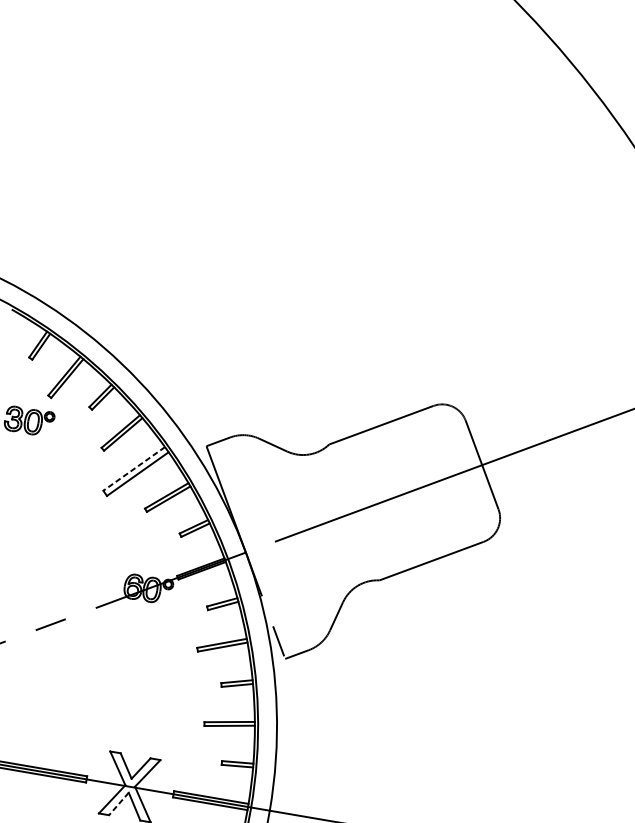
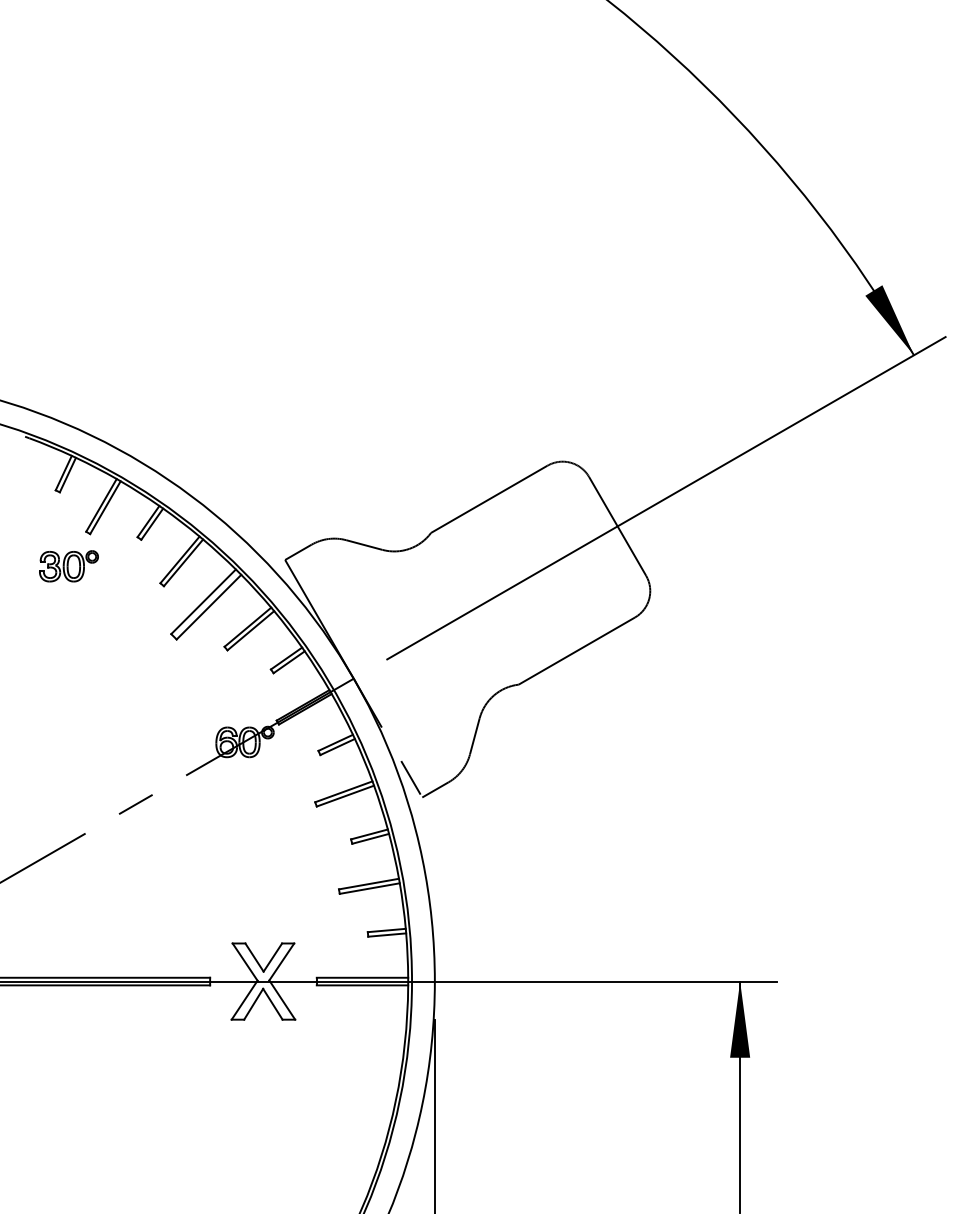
line: (134, 468) -> (203, 601), dashed -> solid
line: (118, 804) -> (253, 1004), dashed -> solid

